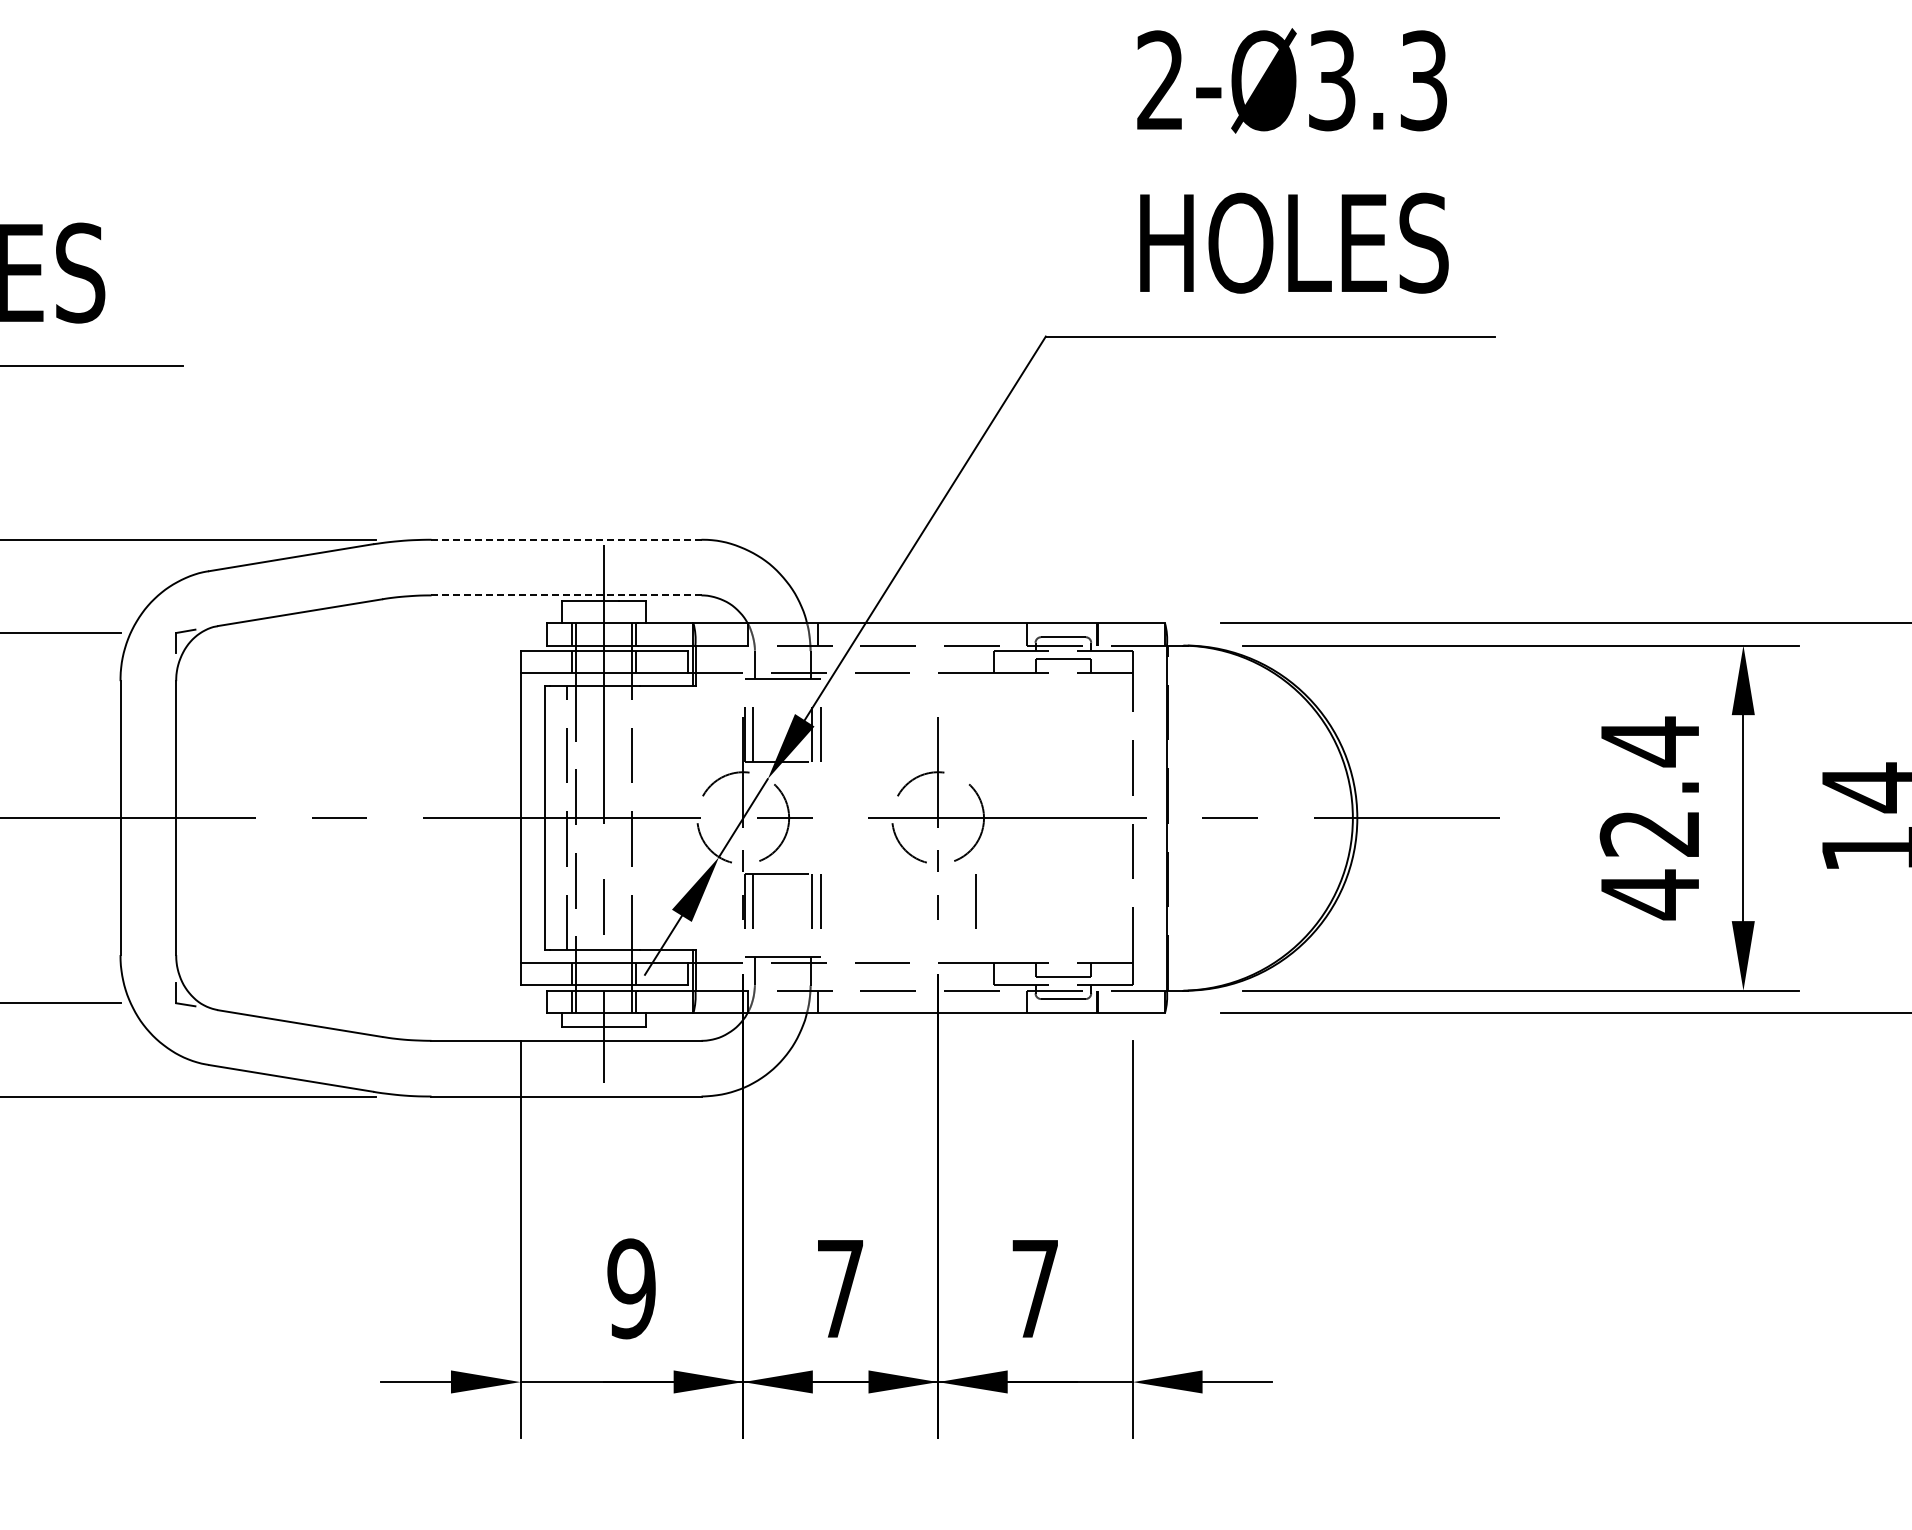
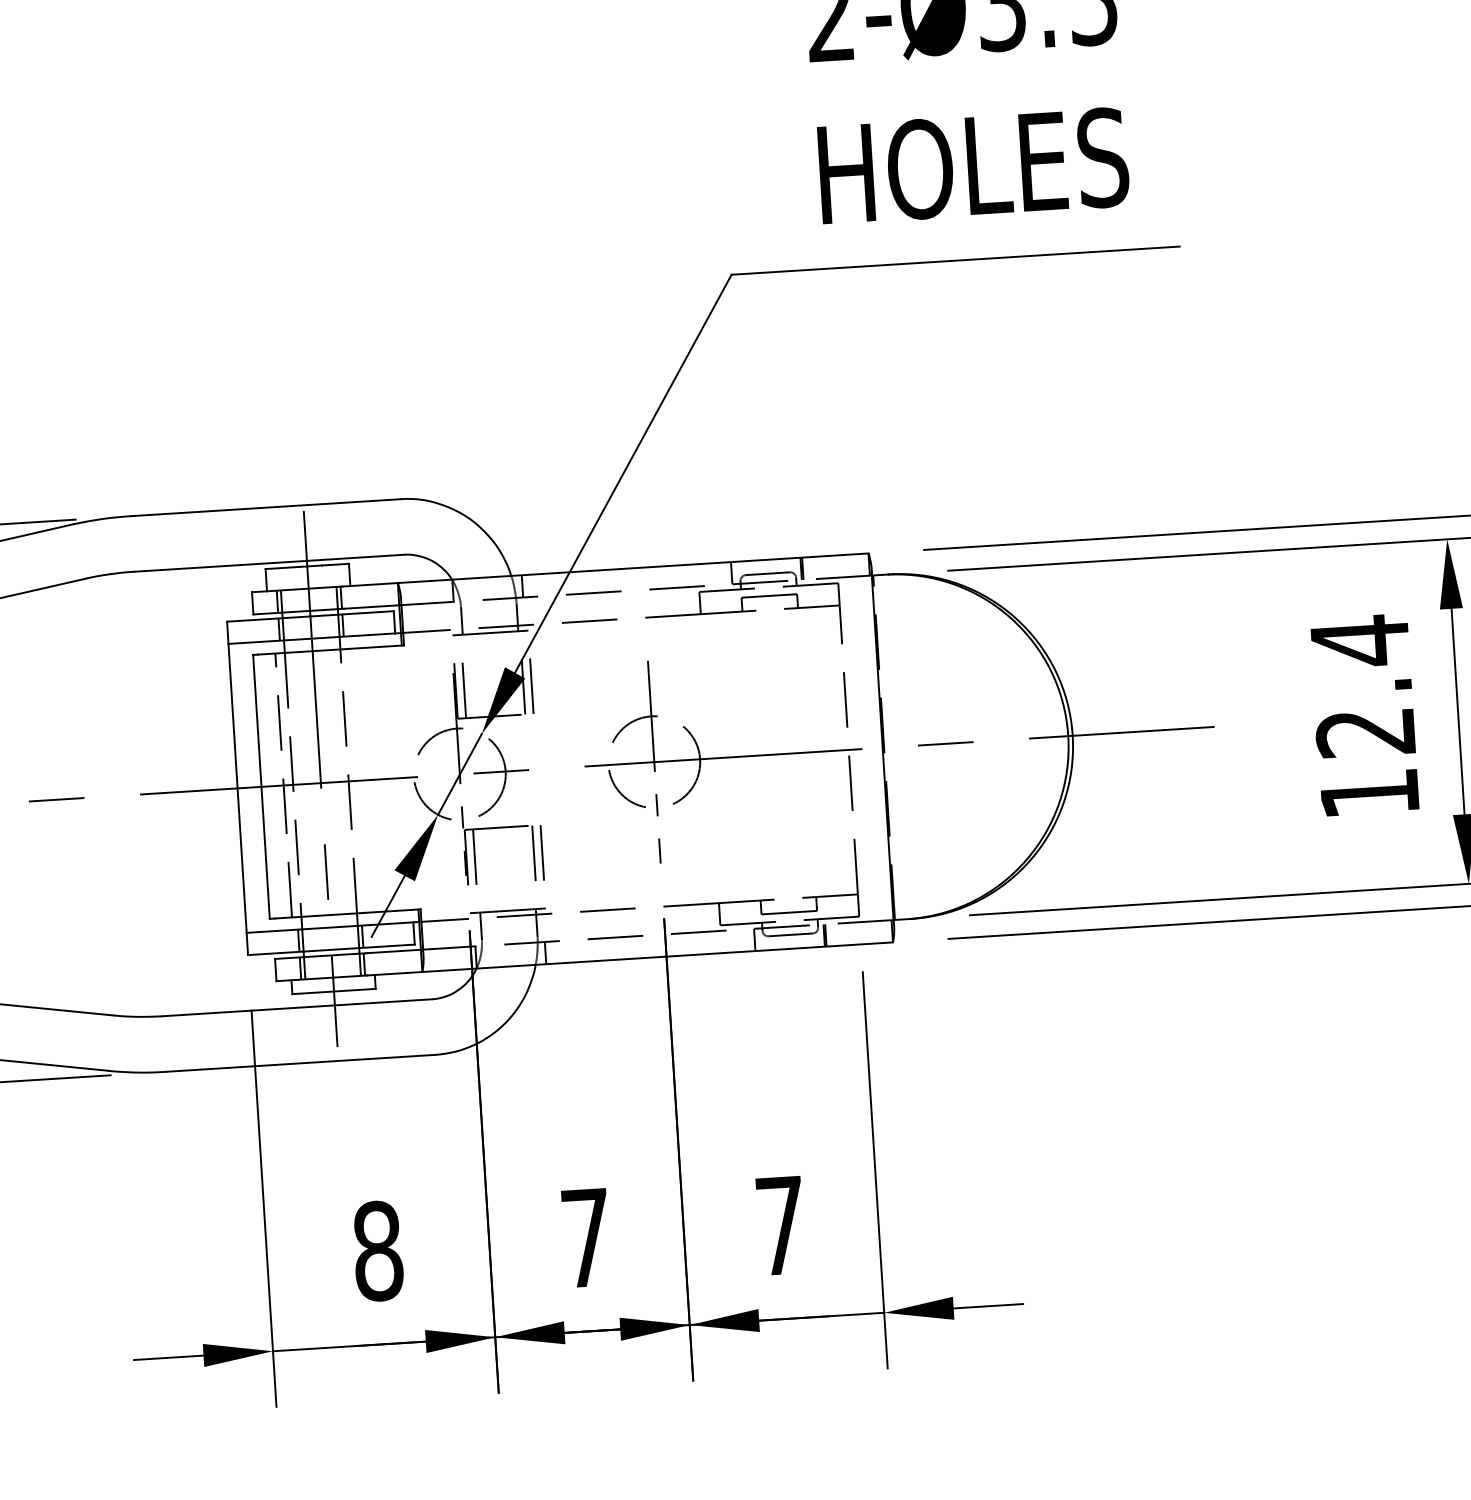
line: (565, 539) -> (264, 507), dashed -> solid
line: (566, 595) -> (269, 563), dashed -> solid
text: (1649, 894) -> (1369, 793), 42.4 -> 12.4
line: (975, 901) -> (696, 843), removed
text: (631, 1288) -> (377, 1250), 9 -> 8

